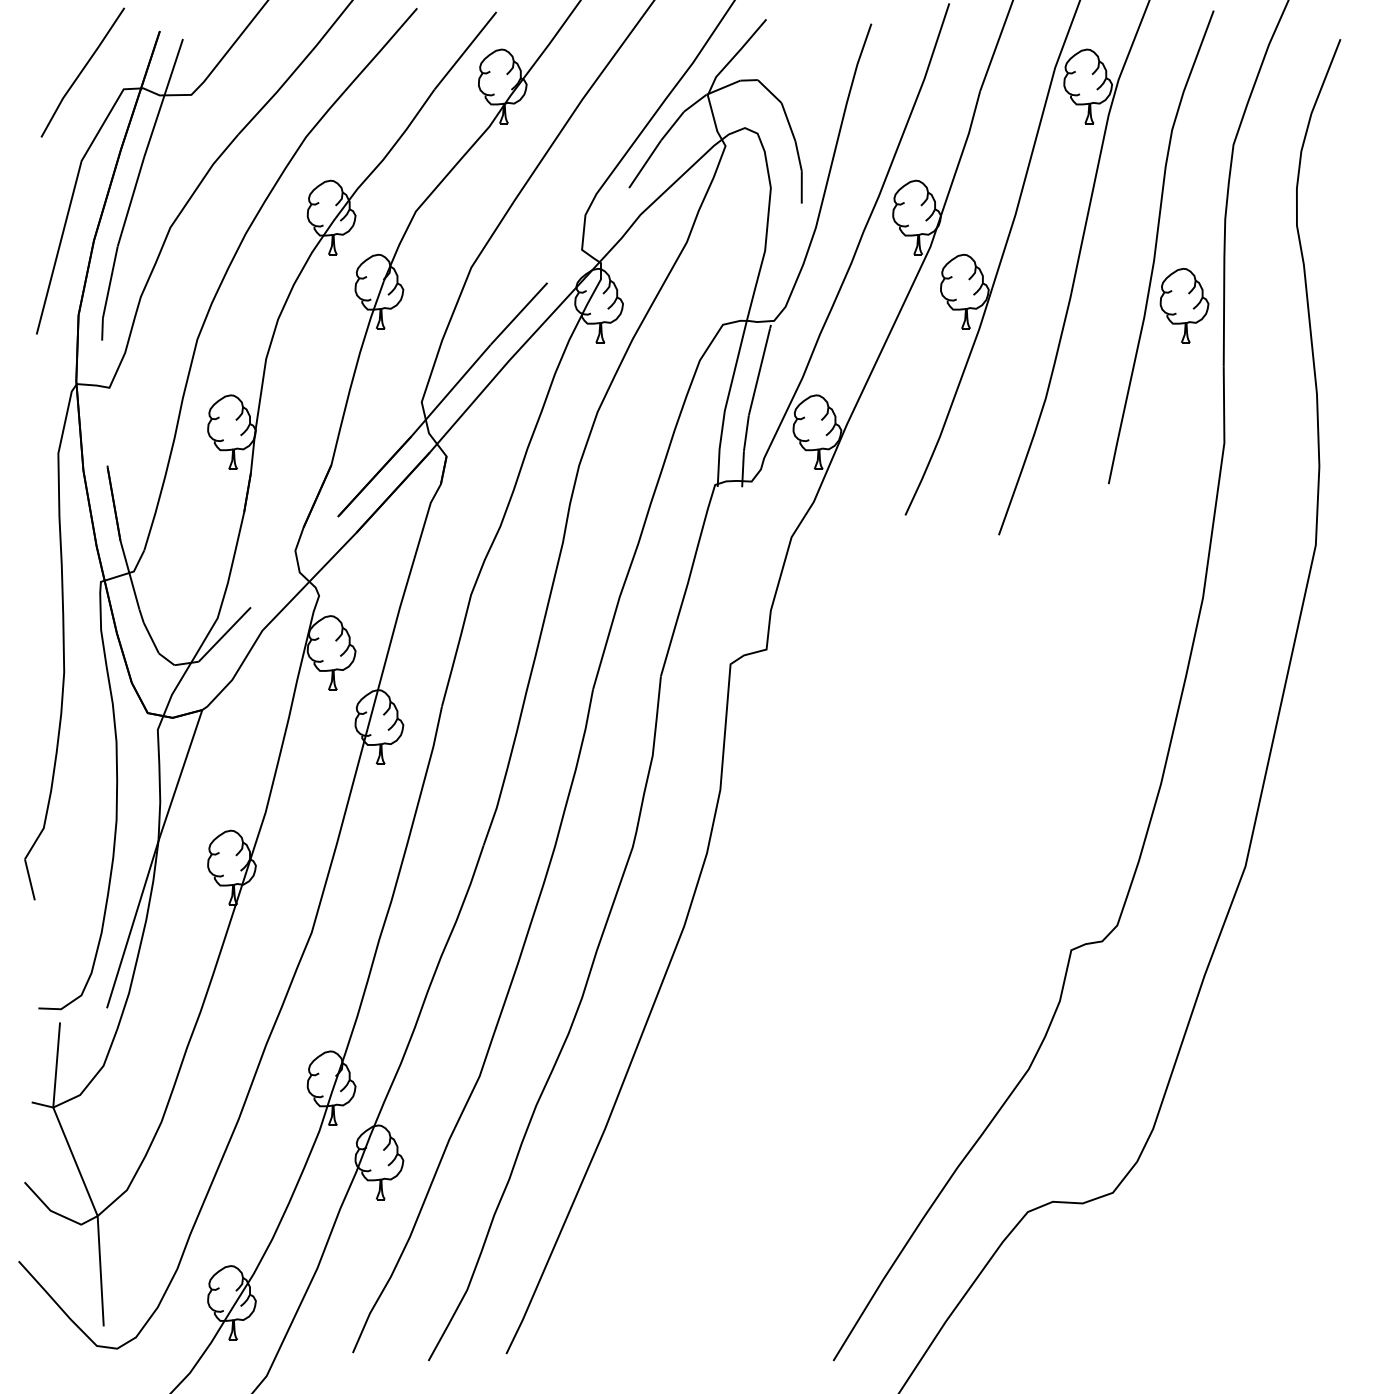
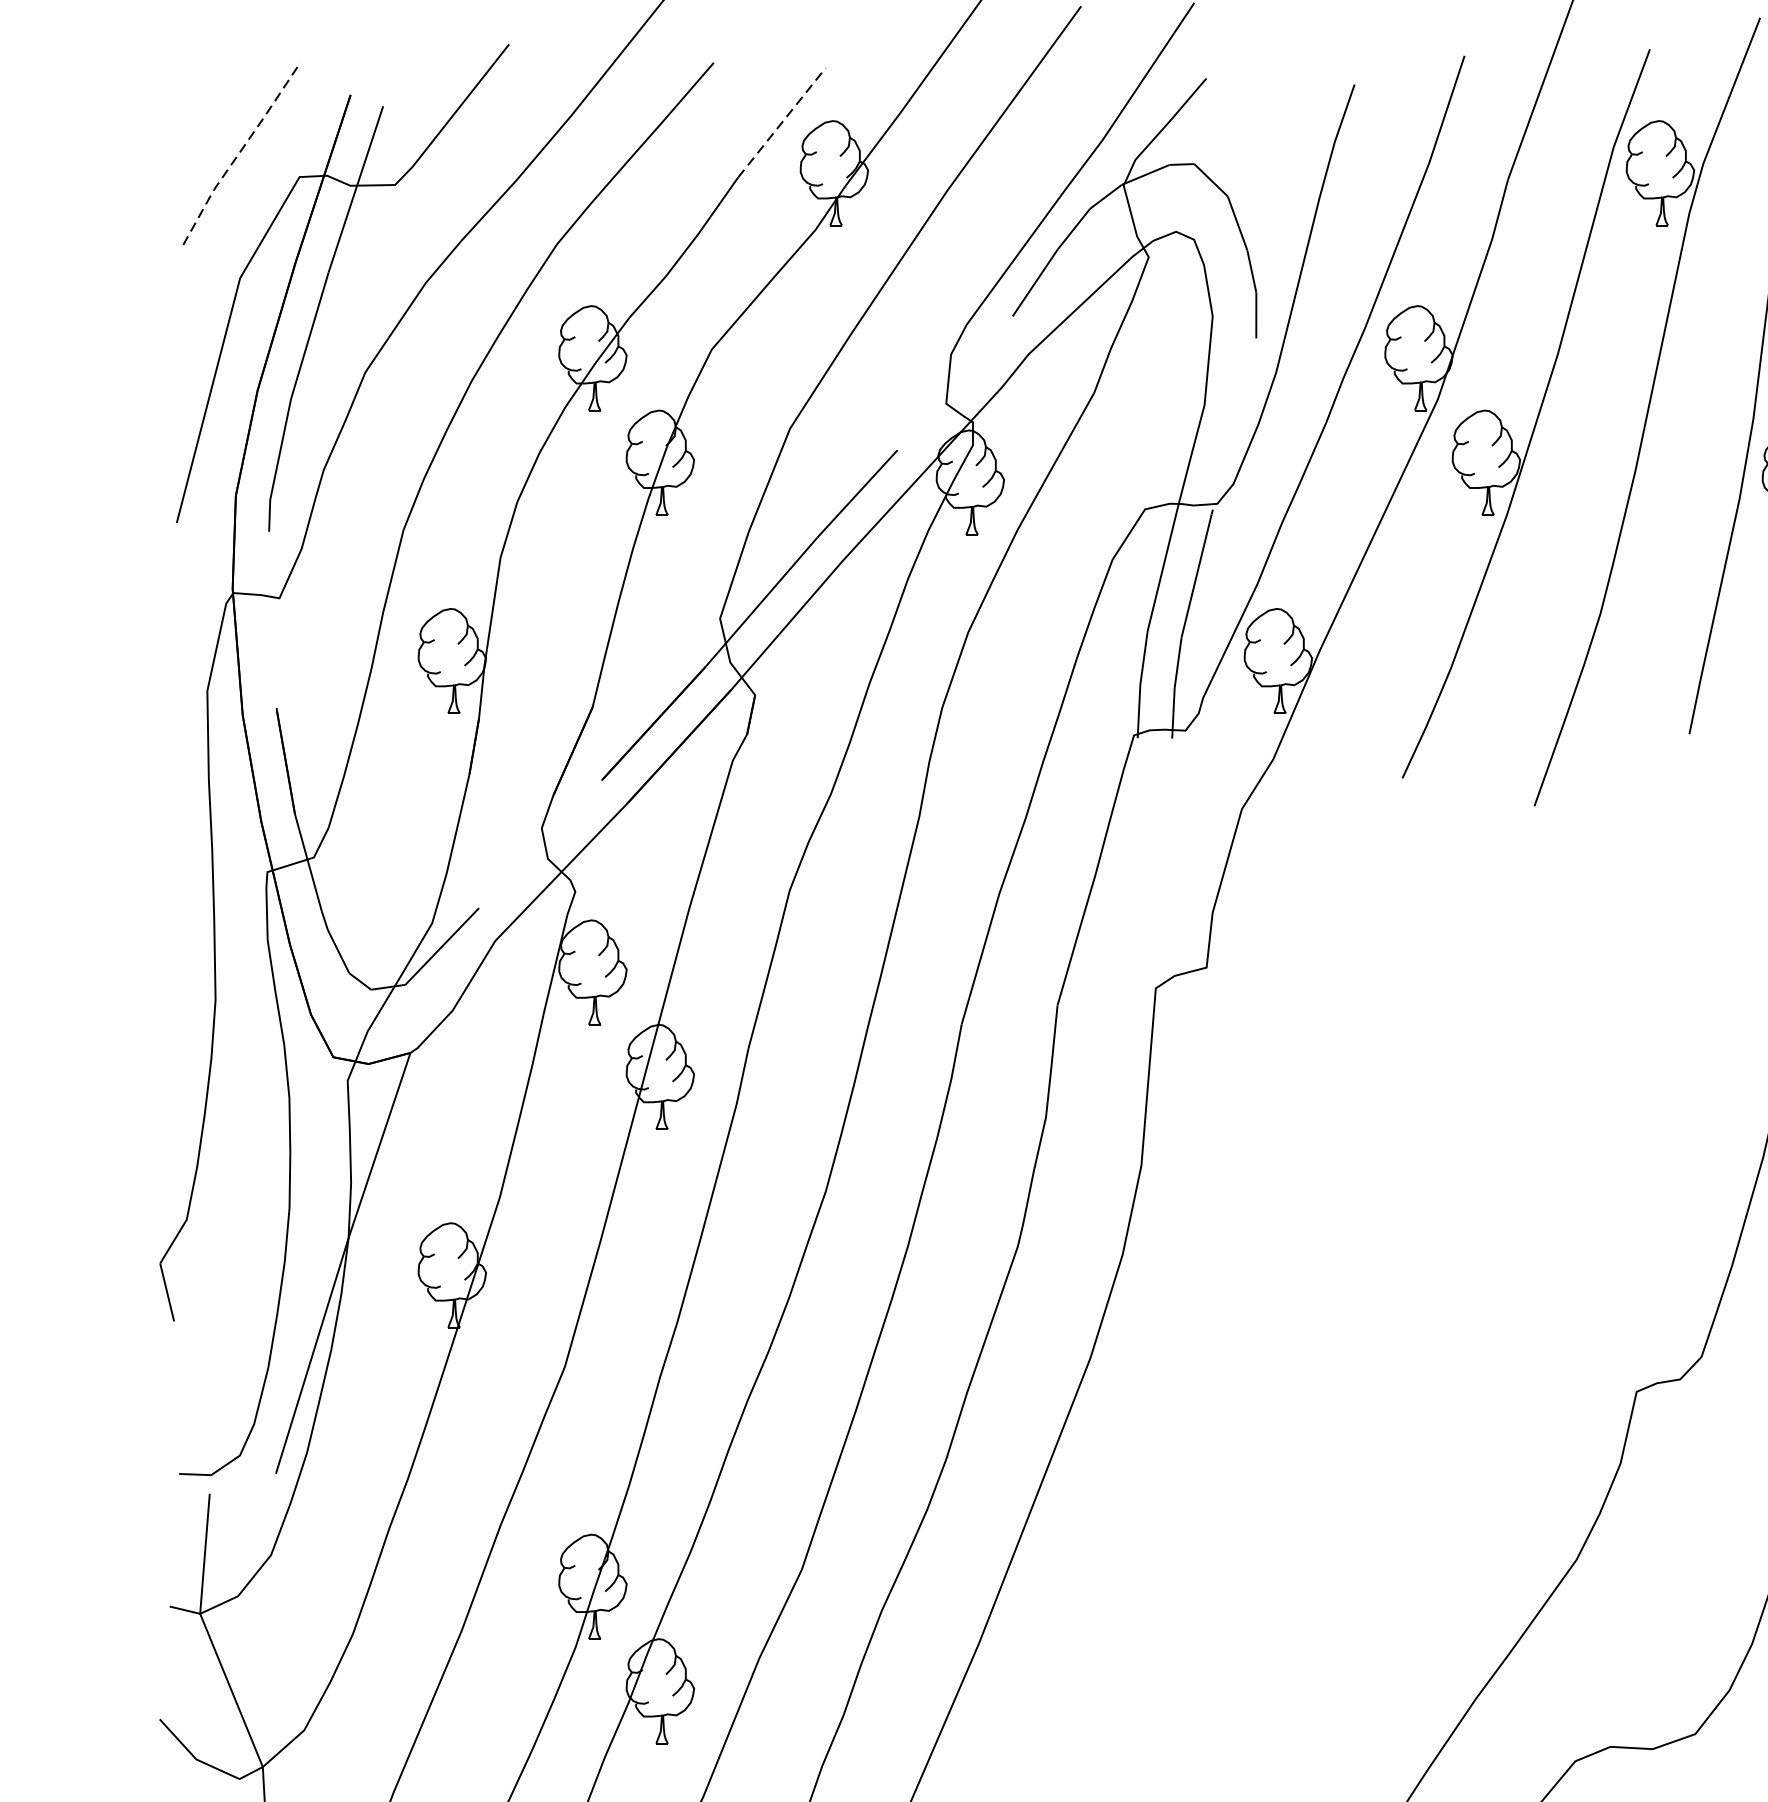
line: (465, 50) -> (781, 122), solid -> dashed
line: (81, 71) -> (239, 151), solid -> dashed

